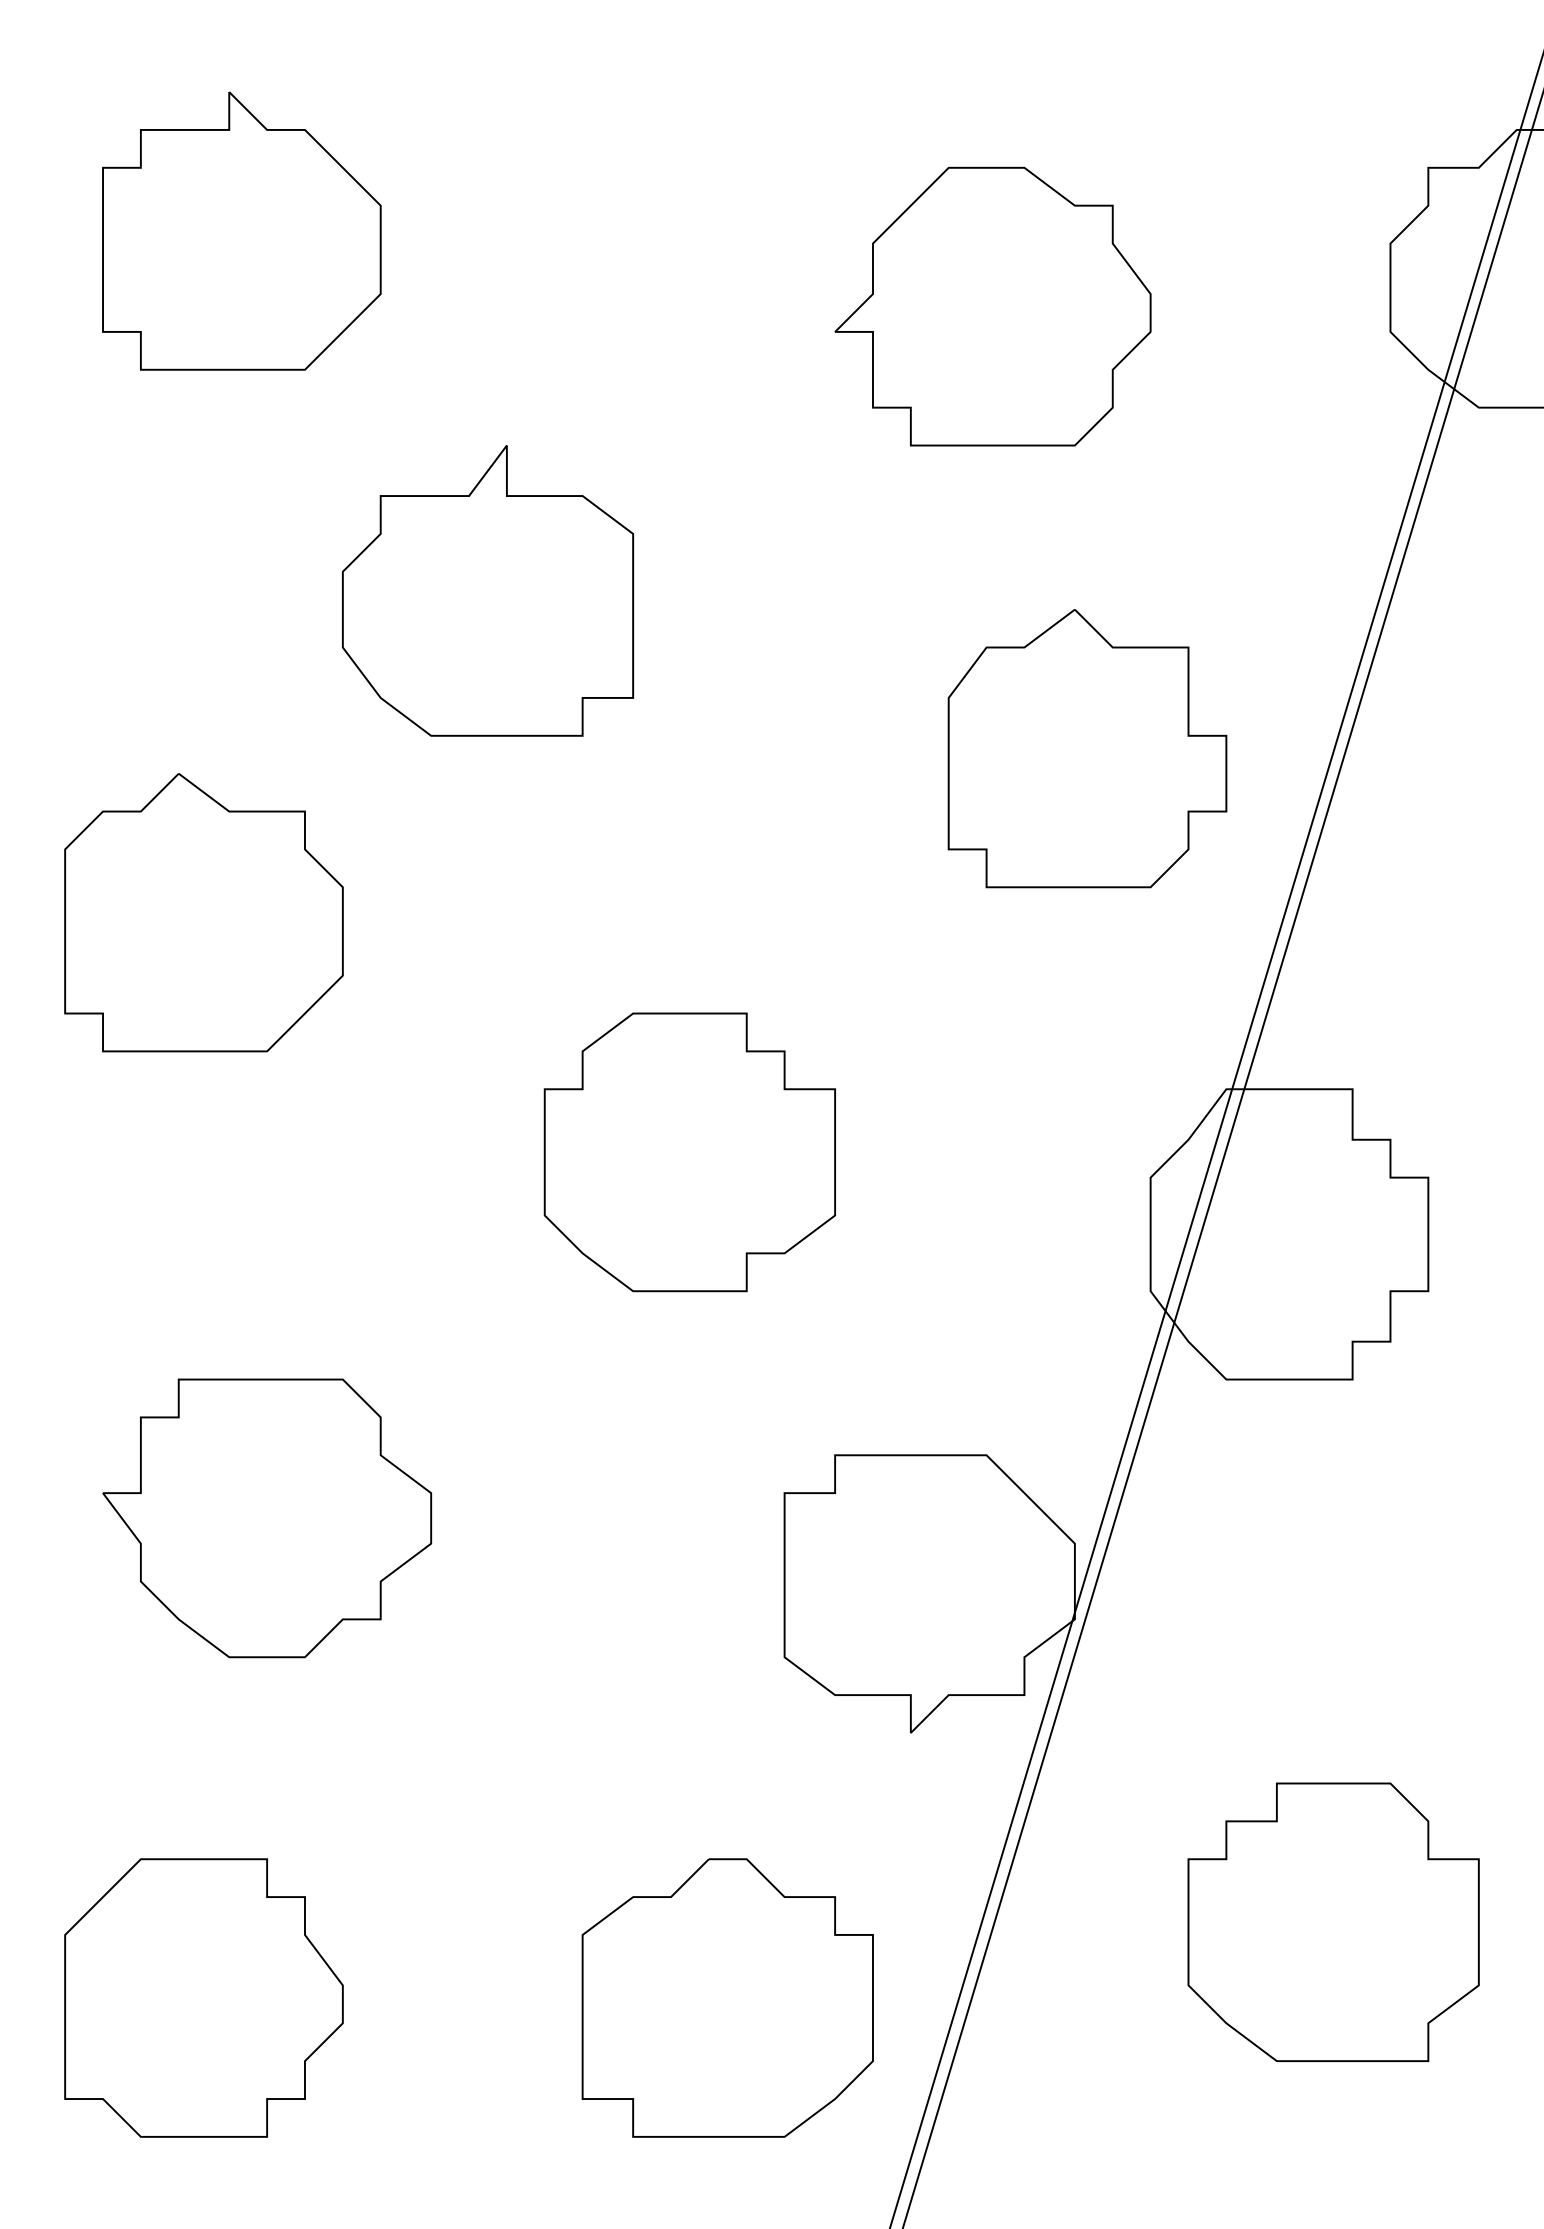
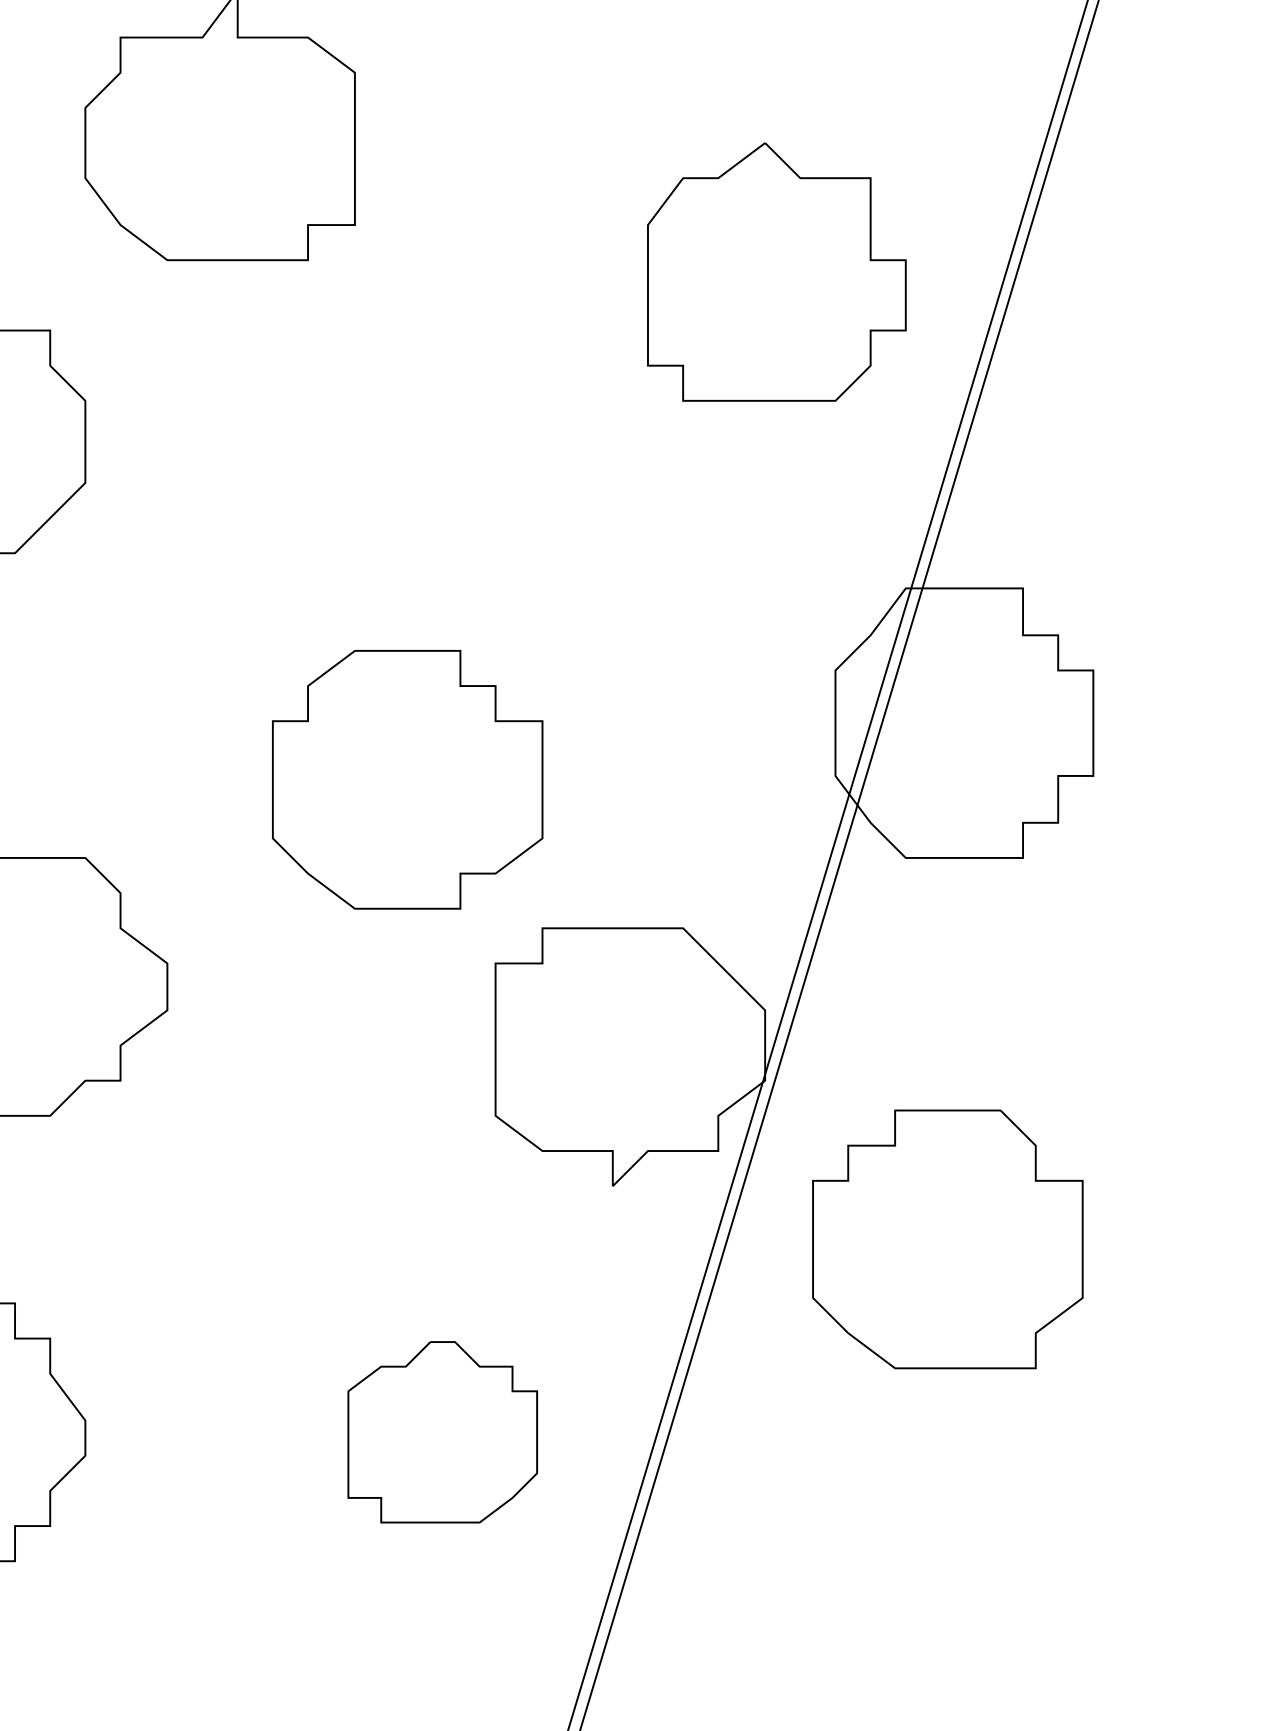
part: (689, 1152) -> (407, 779), moved
part: (1333, 1921) -> (947, 1238), moved
part: (727, 1997) -> (442, 1431), size x0.7

